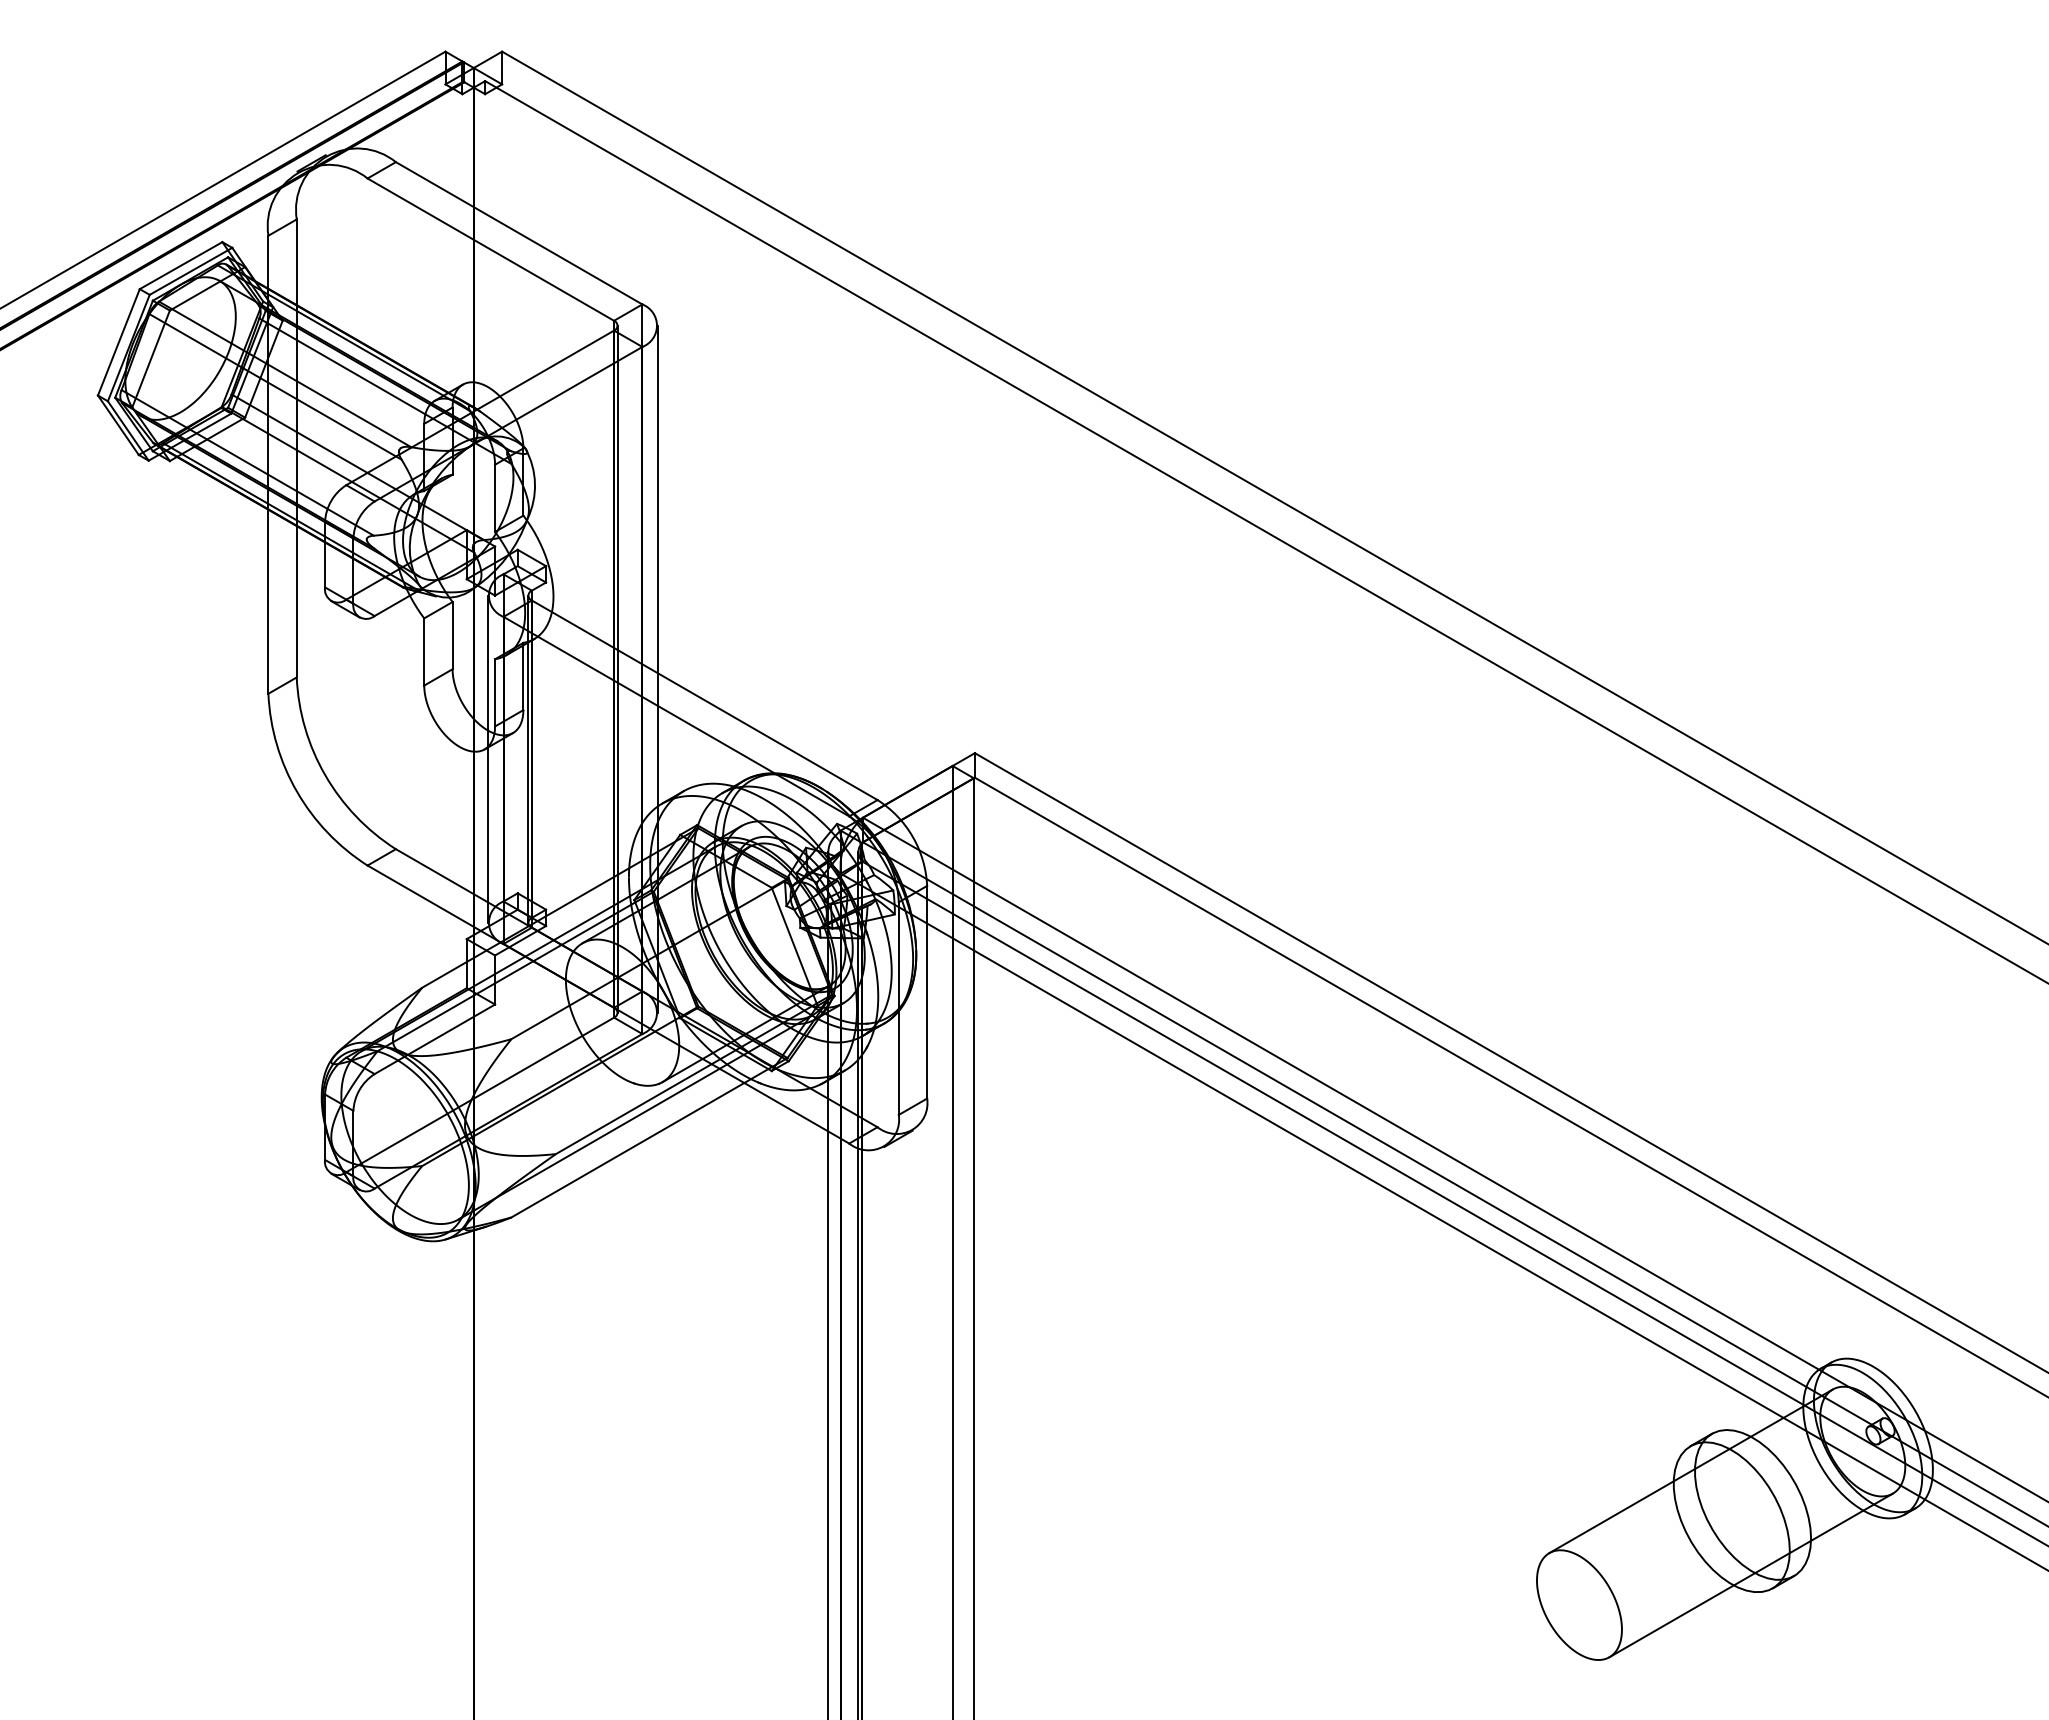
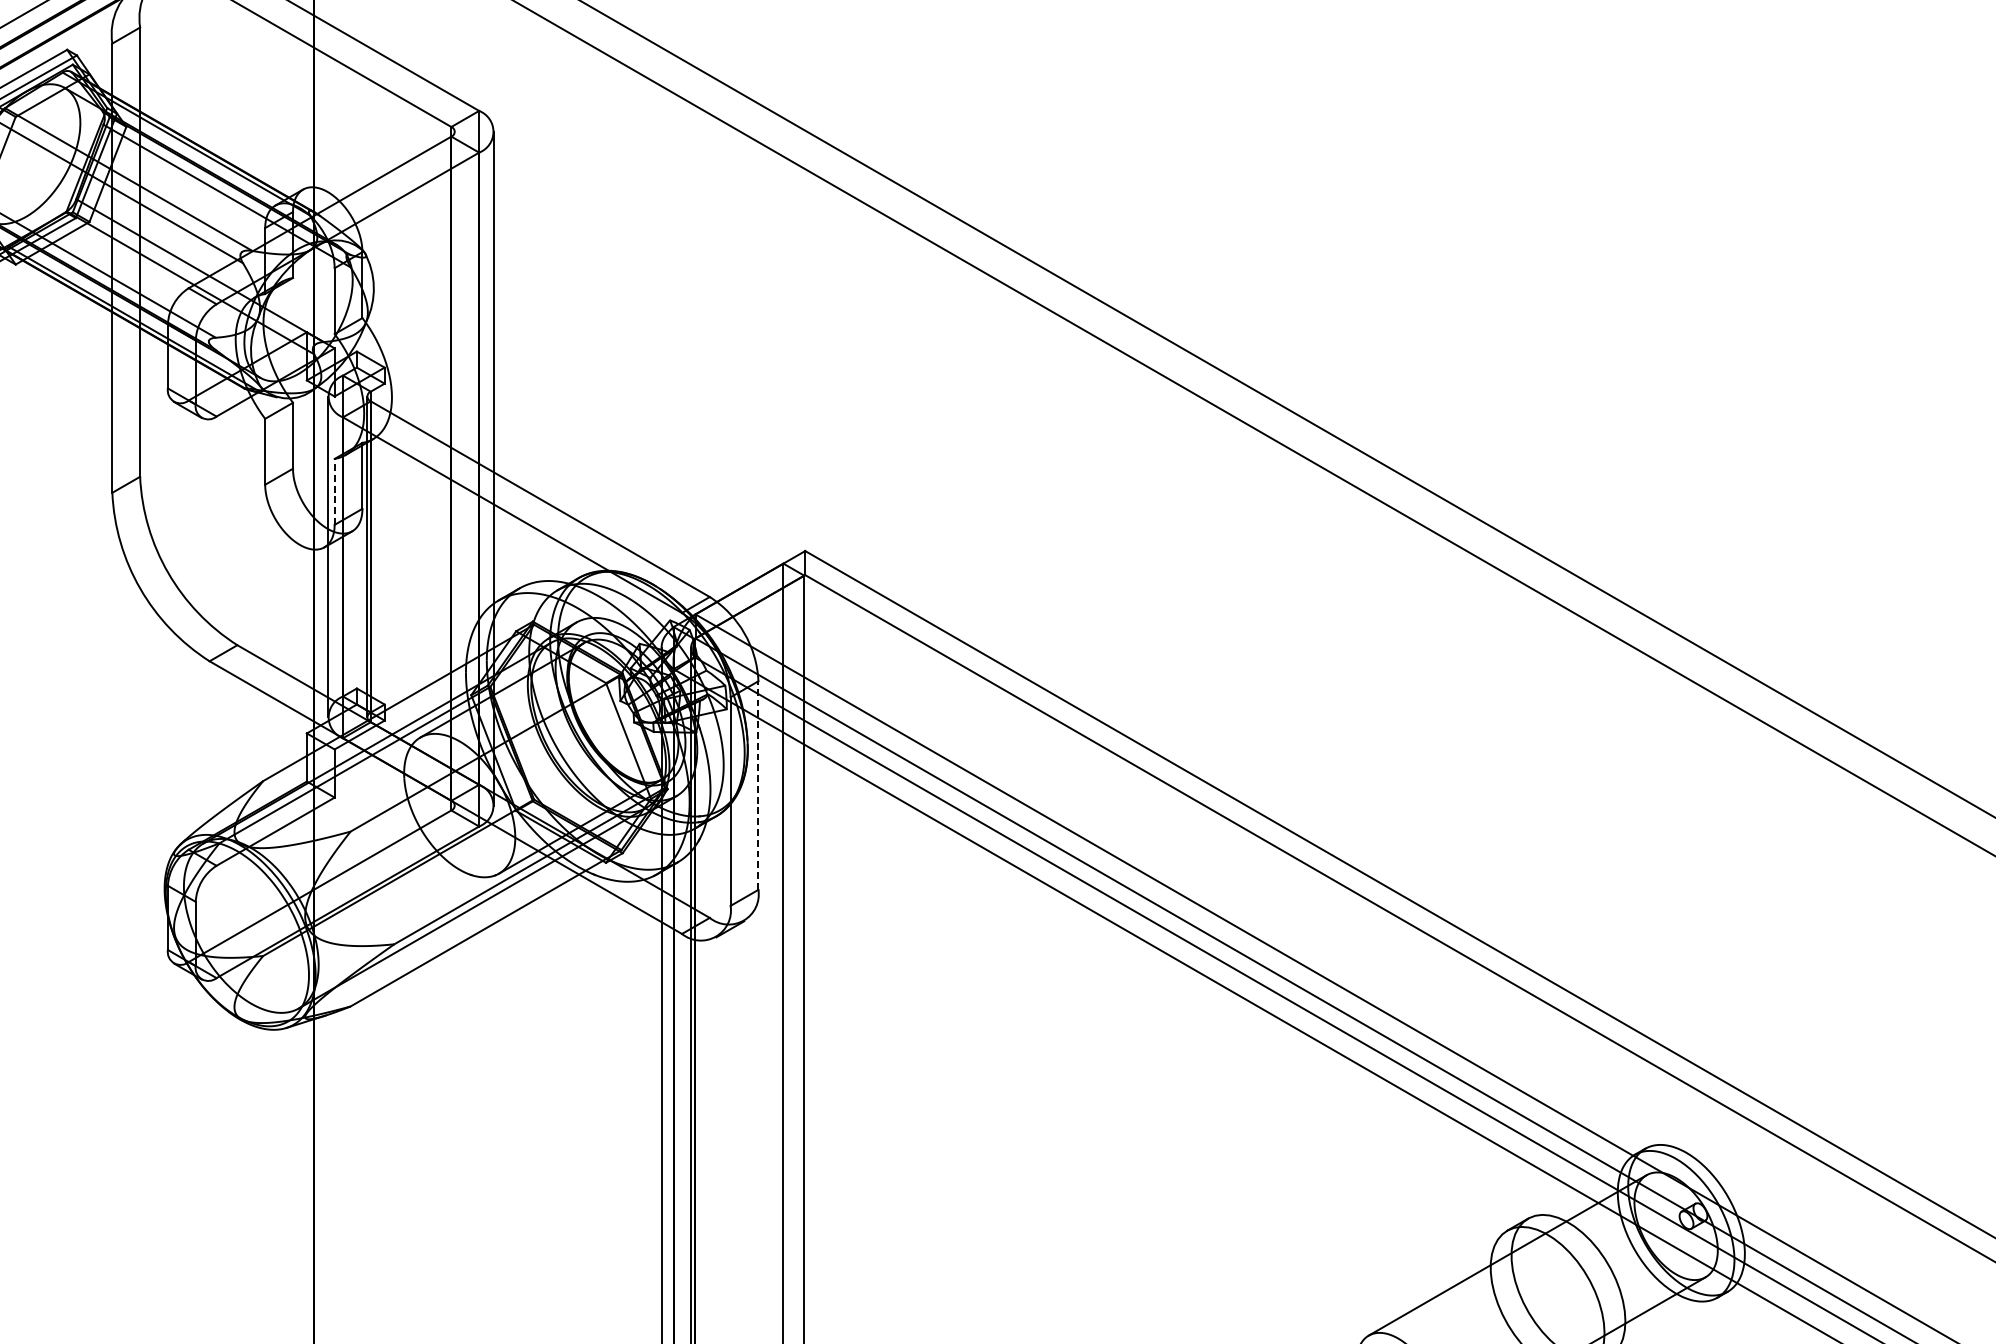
line: (617, 668) -> (454, 468), removed
line: (495, 692) -> (335, 491), solid -> dashed
line: (927, 991) -> (758, 784), solid -> dashed

